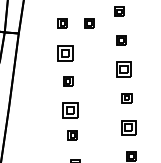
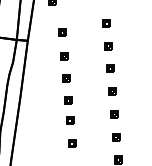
part: (89, 22) -> (83, 32), removed
part: (65, 53) -> (64, 56), size x0.62
part: (124, 68) -> (110, 68), size x0.62
part: (70, 109) -> (68, 100), size x0.62
part: (129, 127) -> (114, 114), size x0.62

